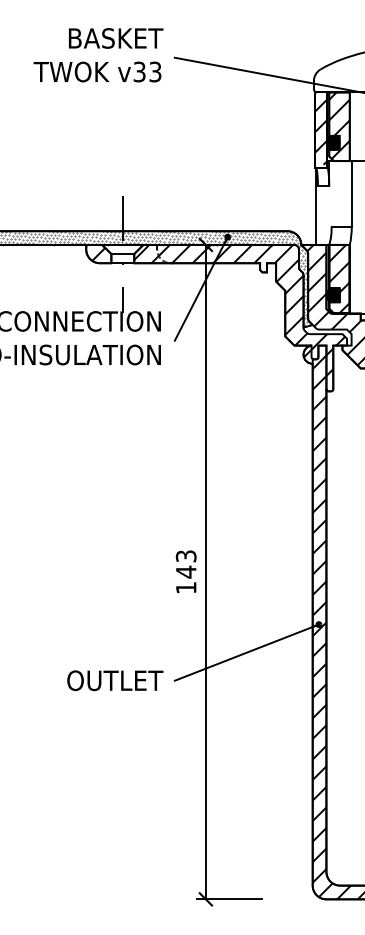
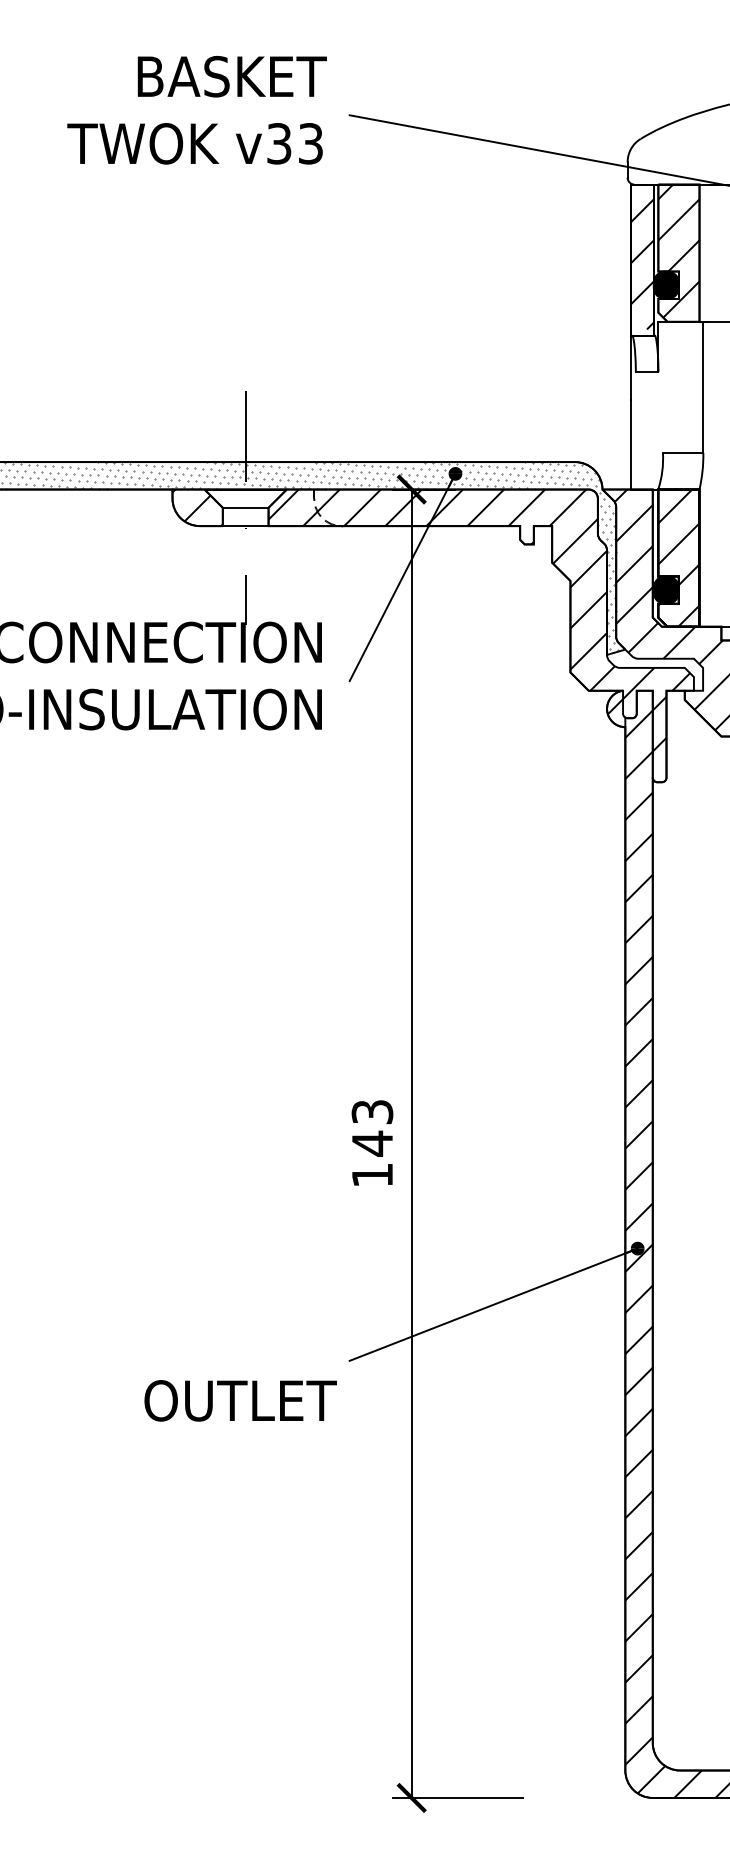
text: (115, 680) -> (241, 1400), moved

